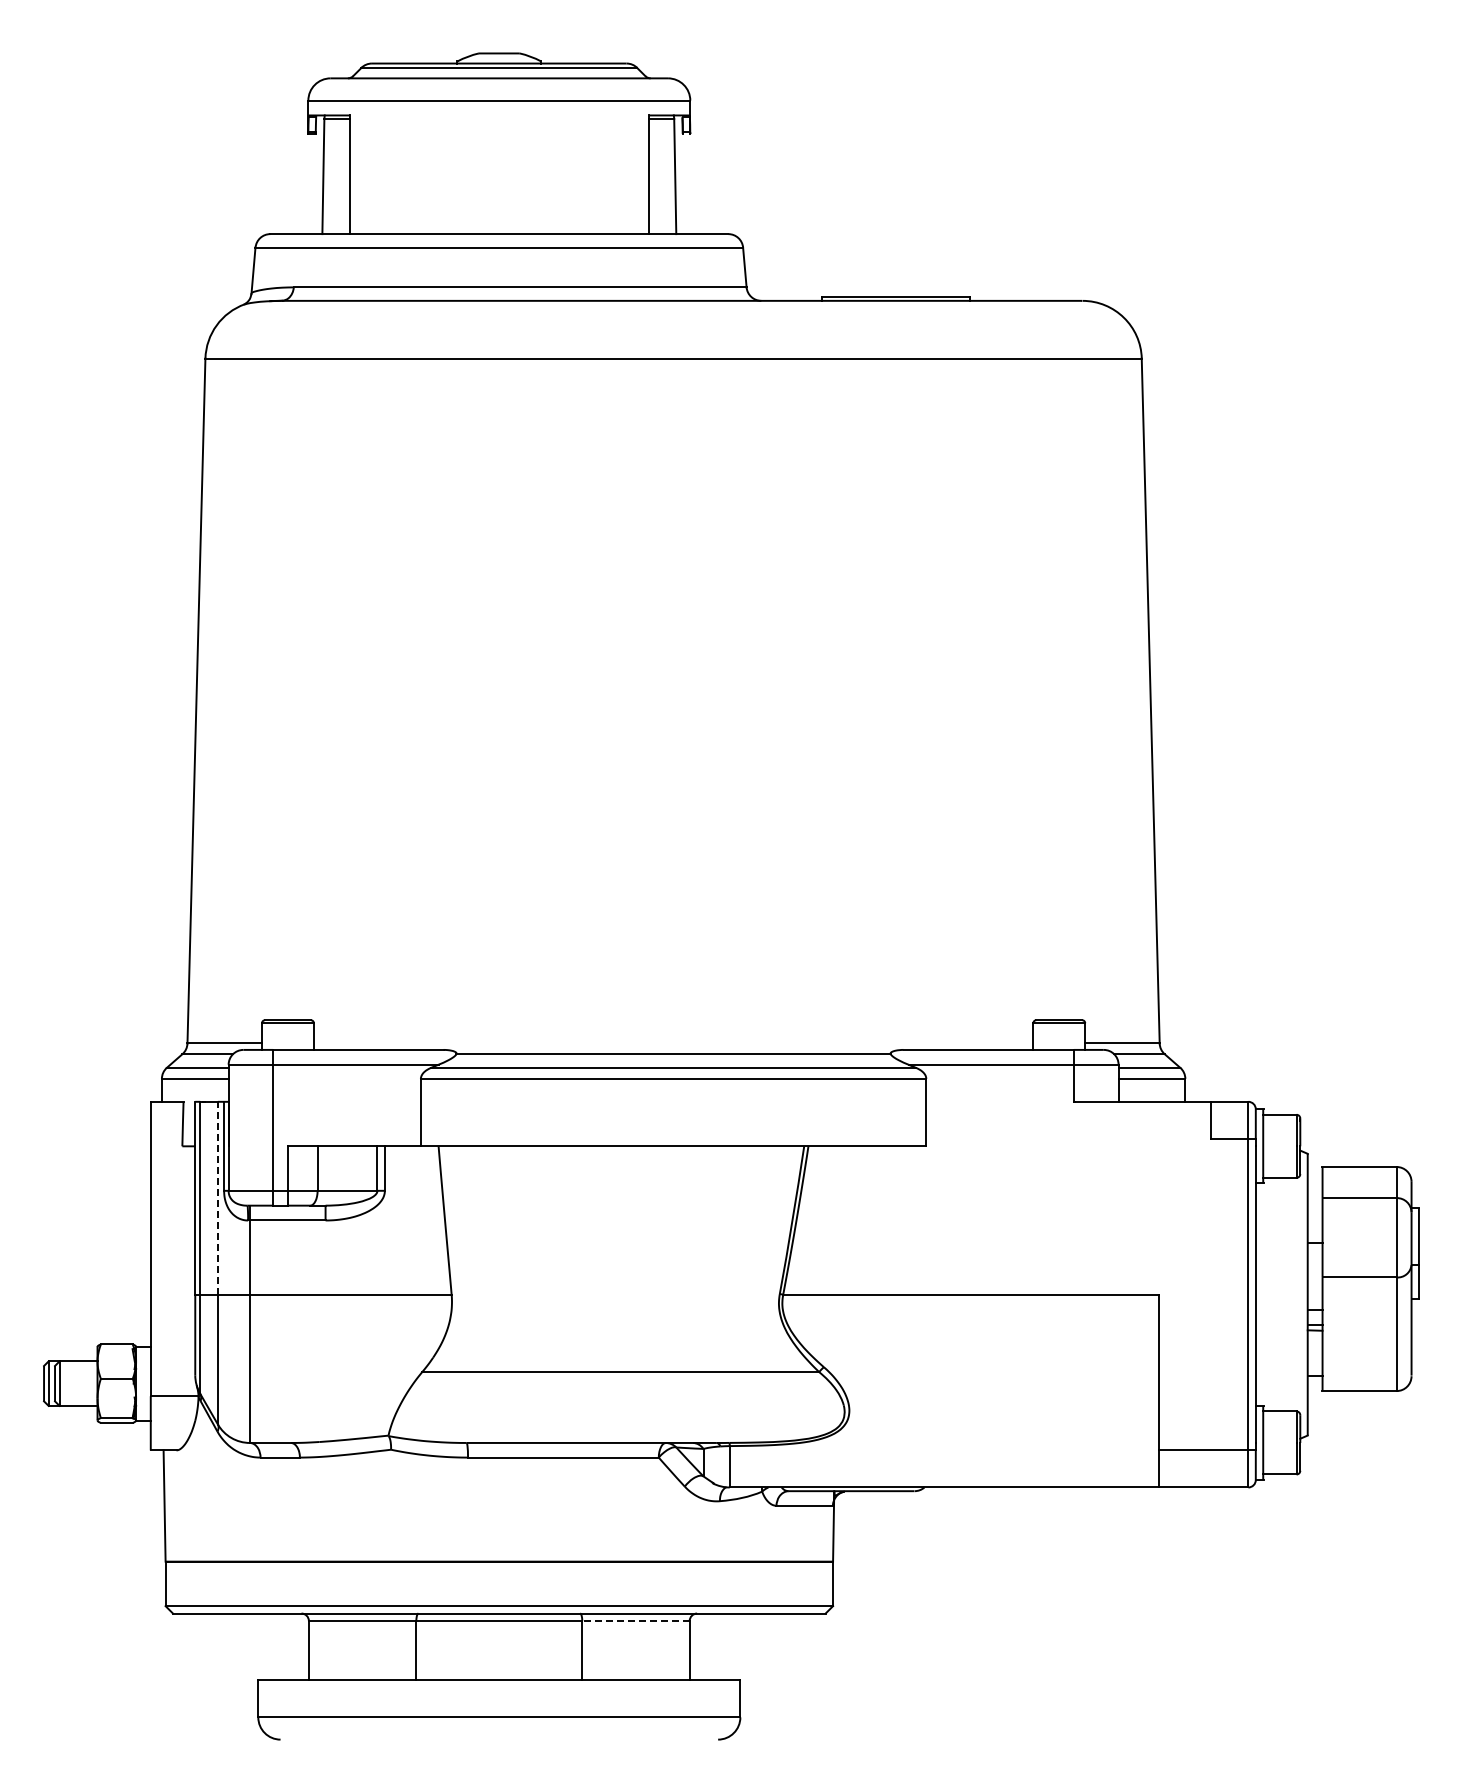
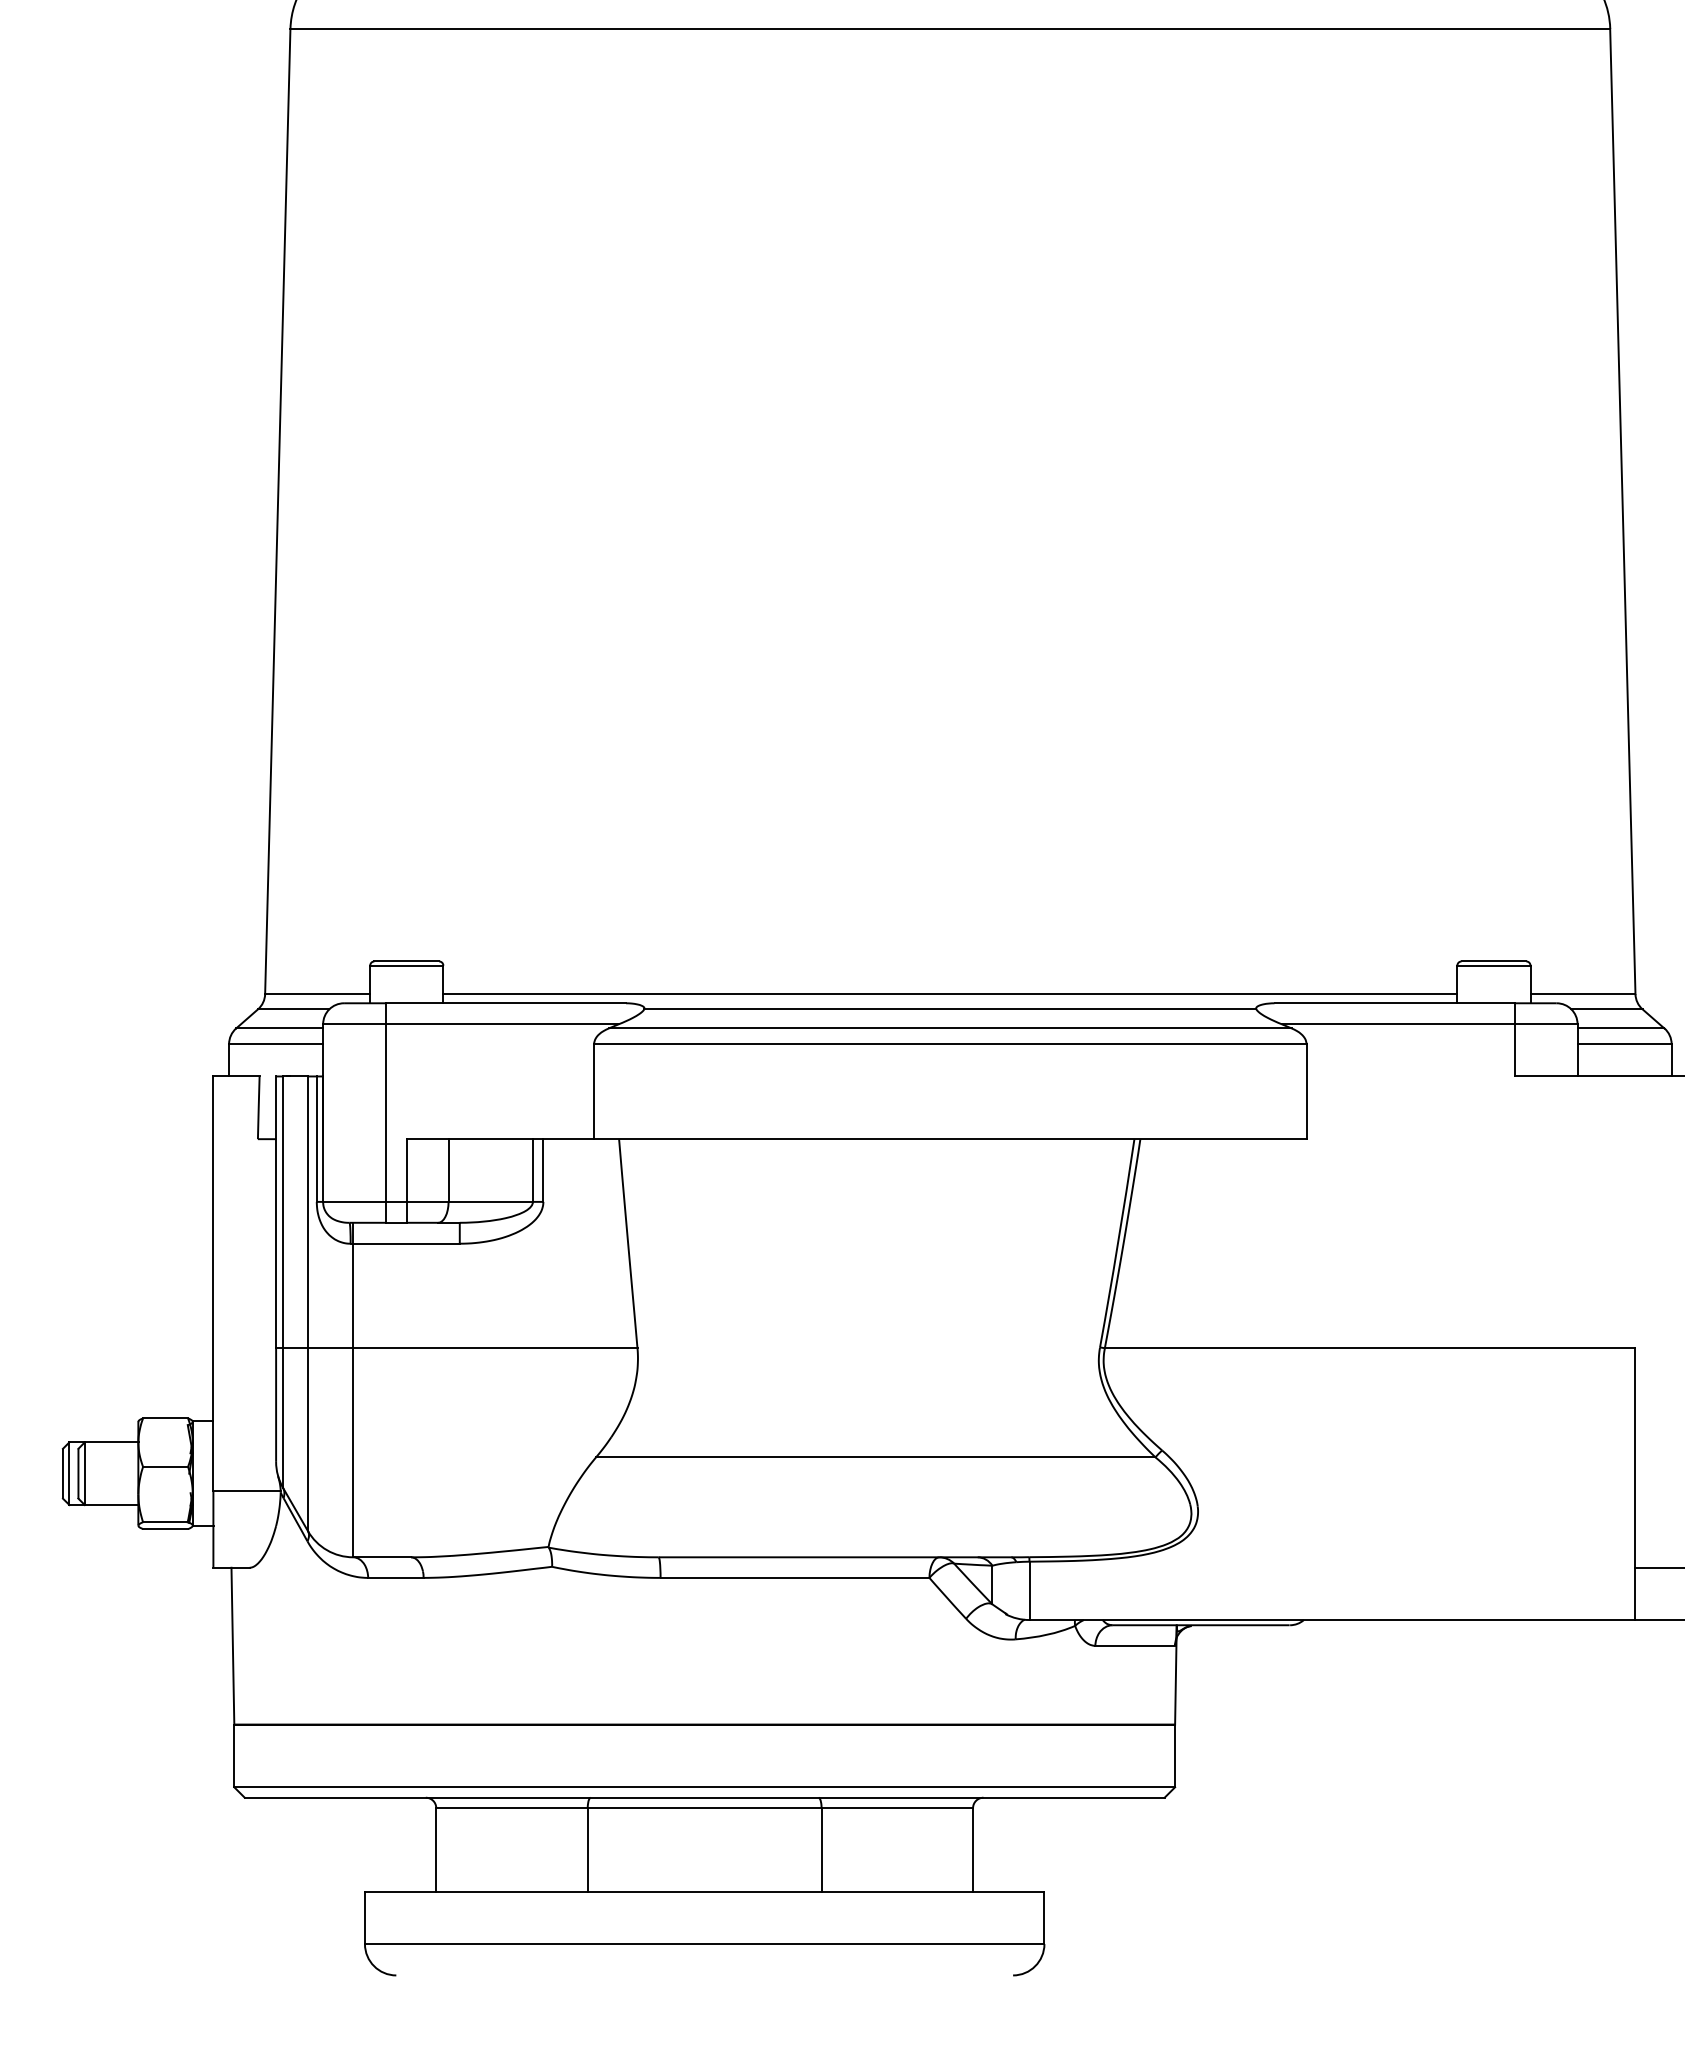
line: (673, 1043) -> (950, 994), added
line: (217, 1197) -> (307, 1211), dashed -> solid
line: (635, 1620) -> (896, 1807), dashed -> solid

